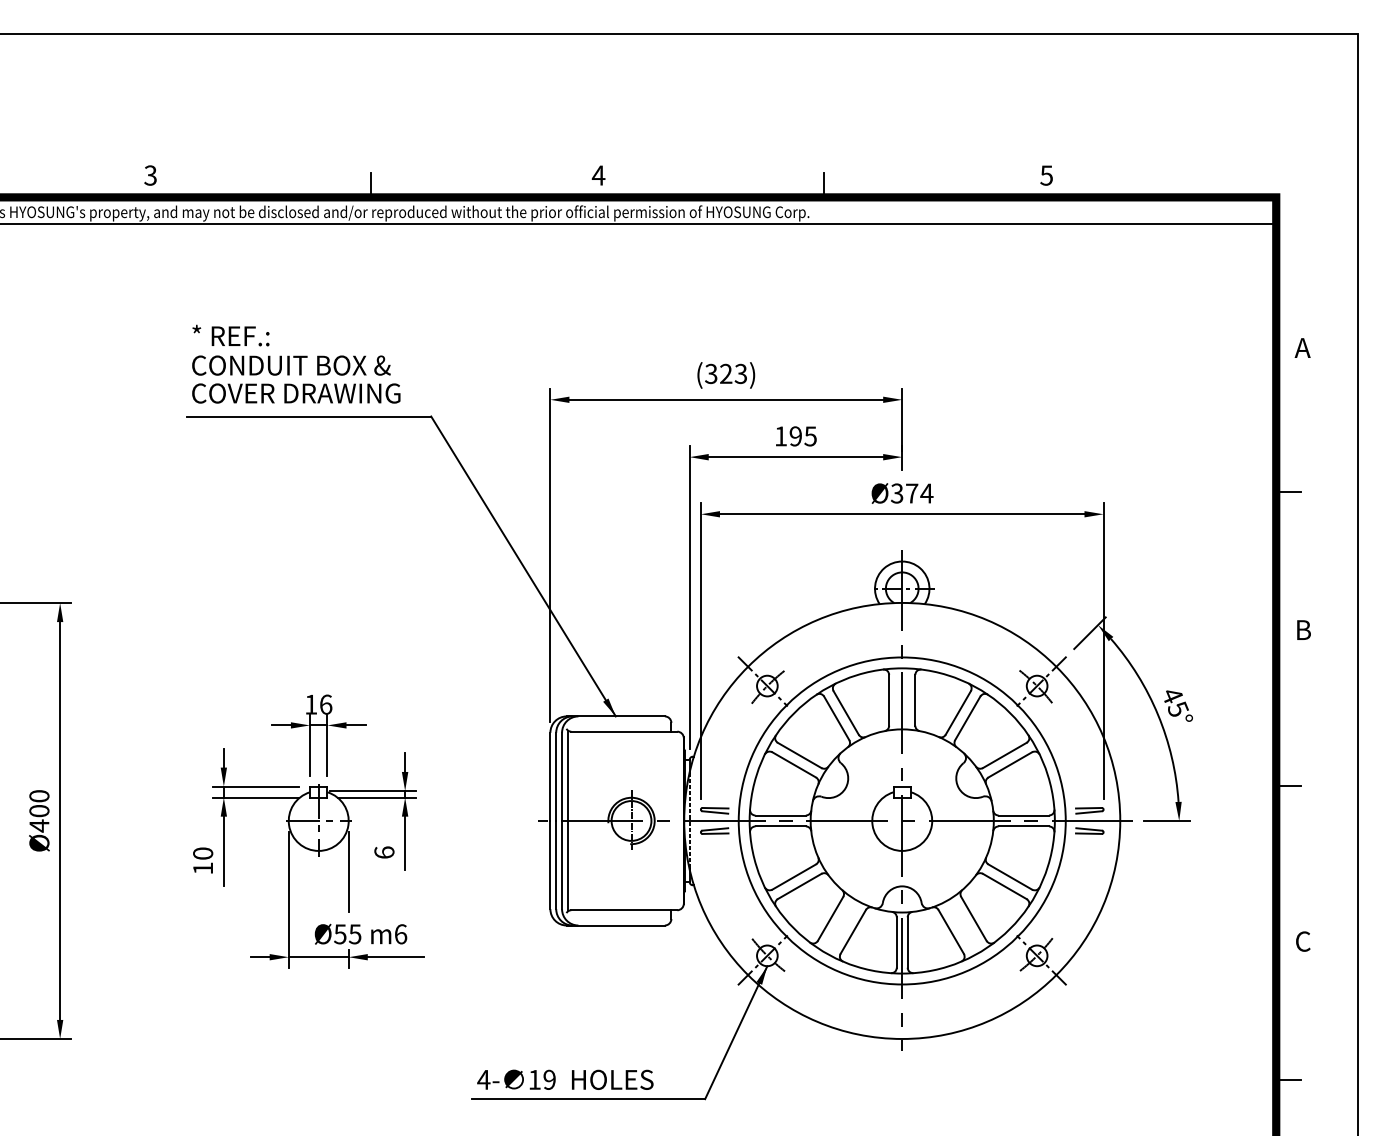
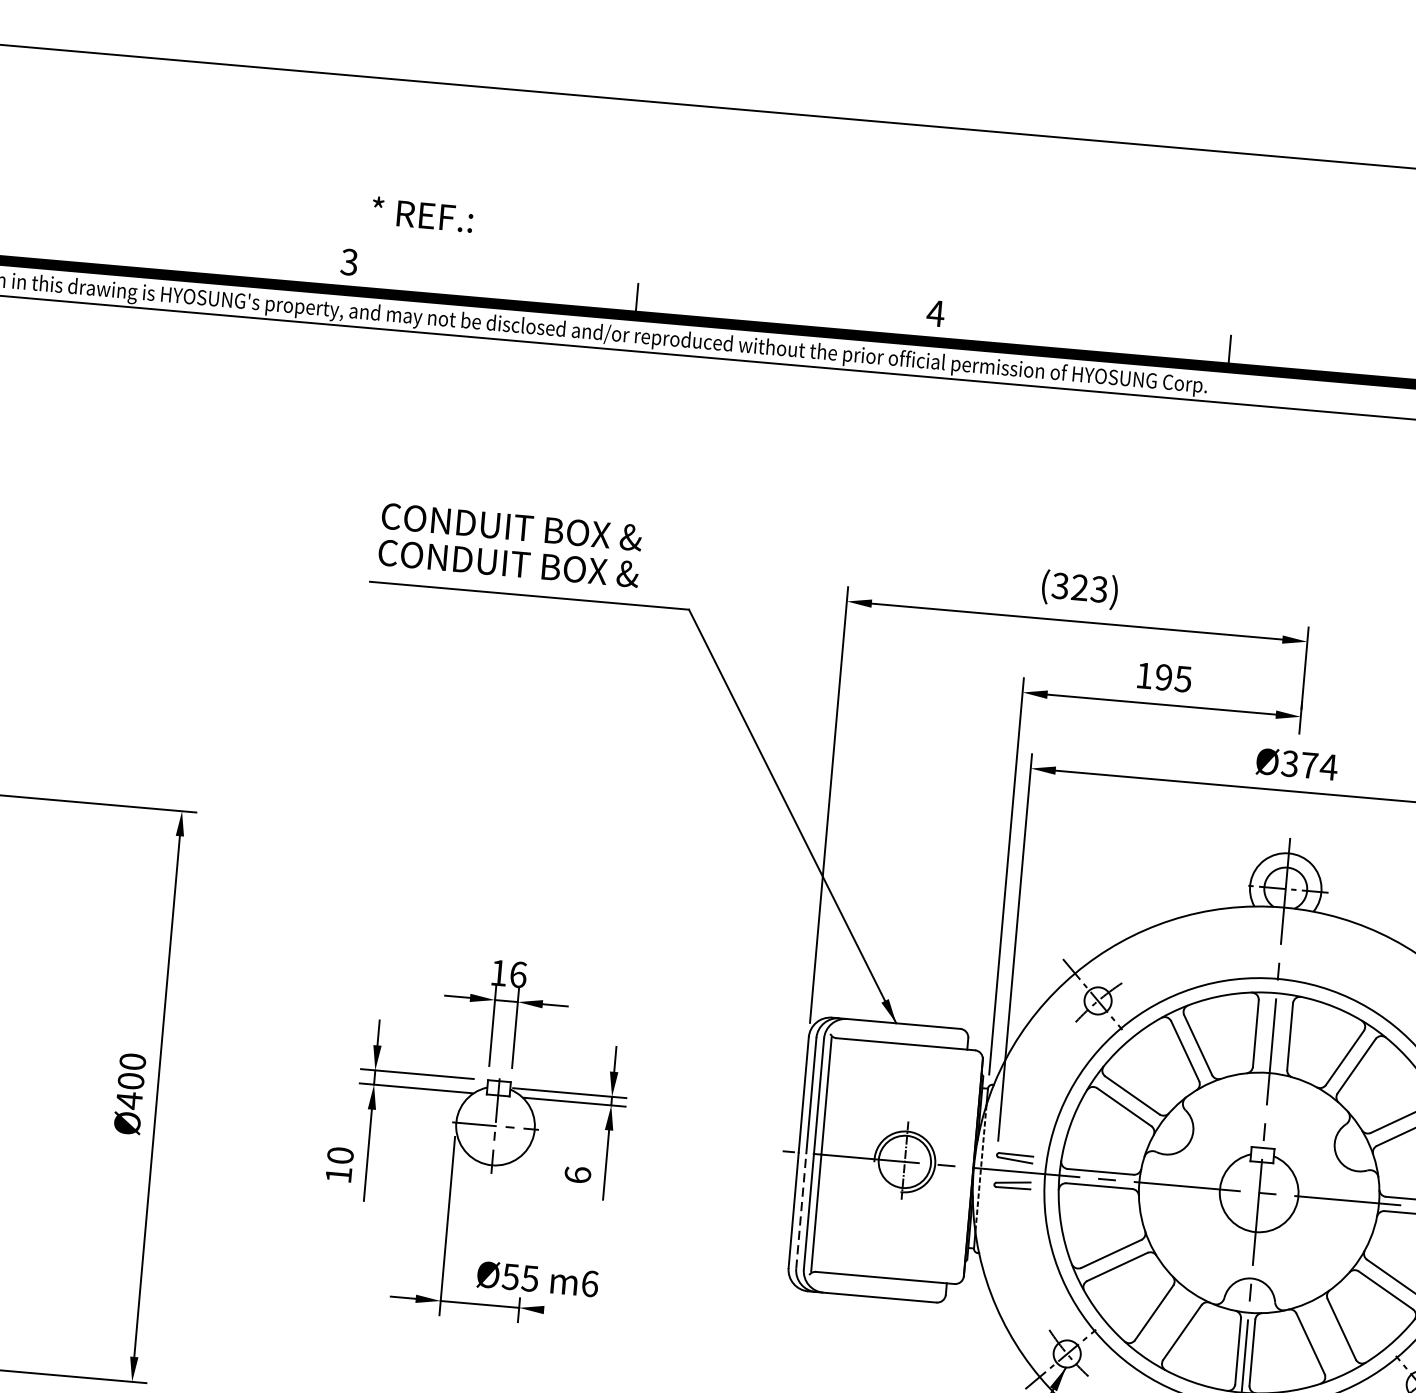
text: (230, 335) -> (422, 214), moved
text: (313, 393) -> (537, 566), COVER DRAWING -> CONDUIT BOX &
line: (556, 864) -> (801, 1210), solid -> dashed
line: (348, 871) -> (528, 1195), removed
line: (395, 957) -> (580, 1313), removed

